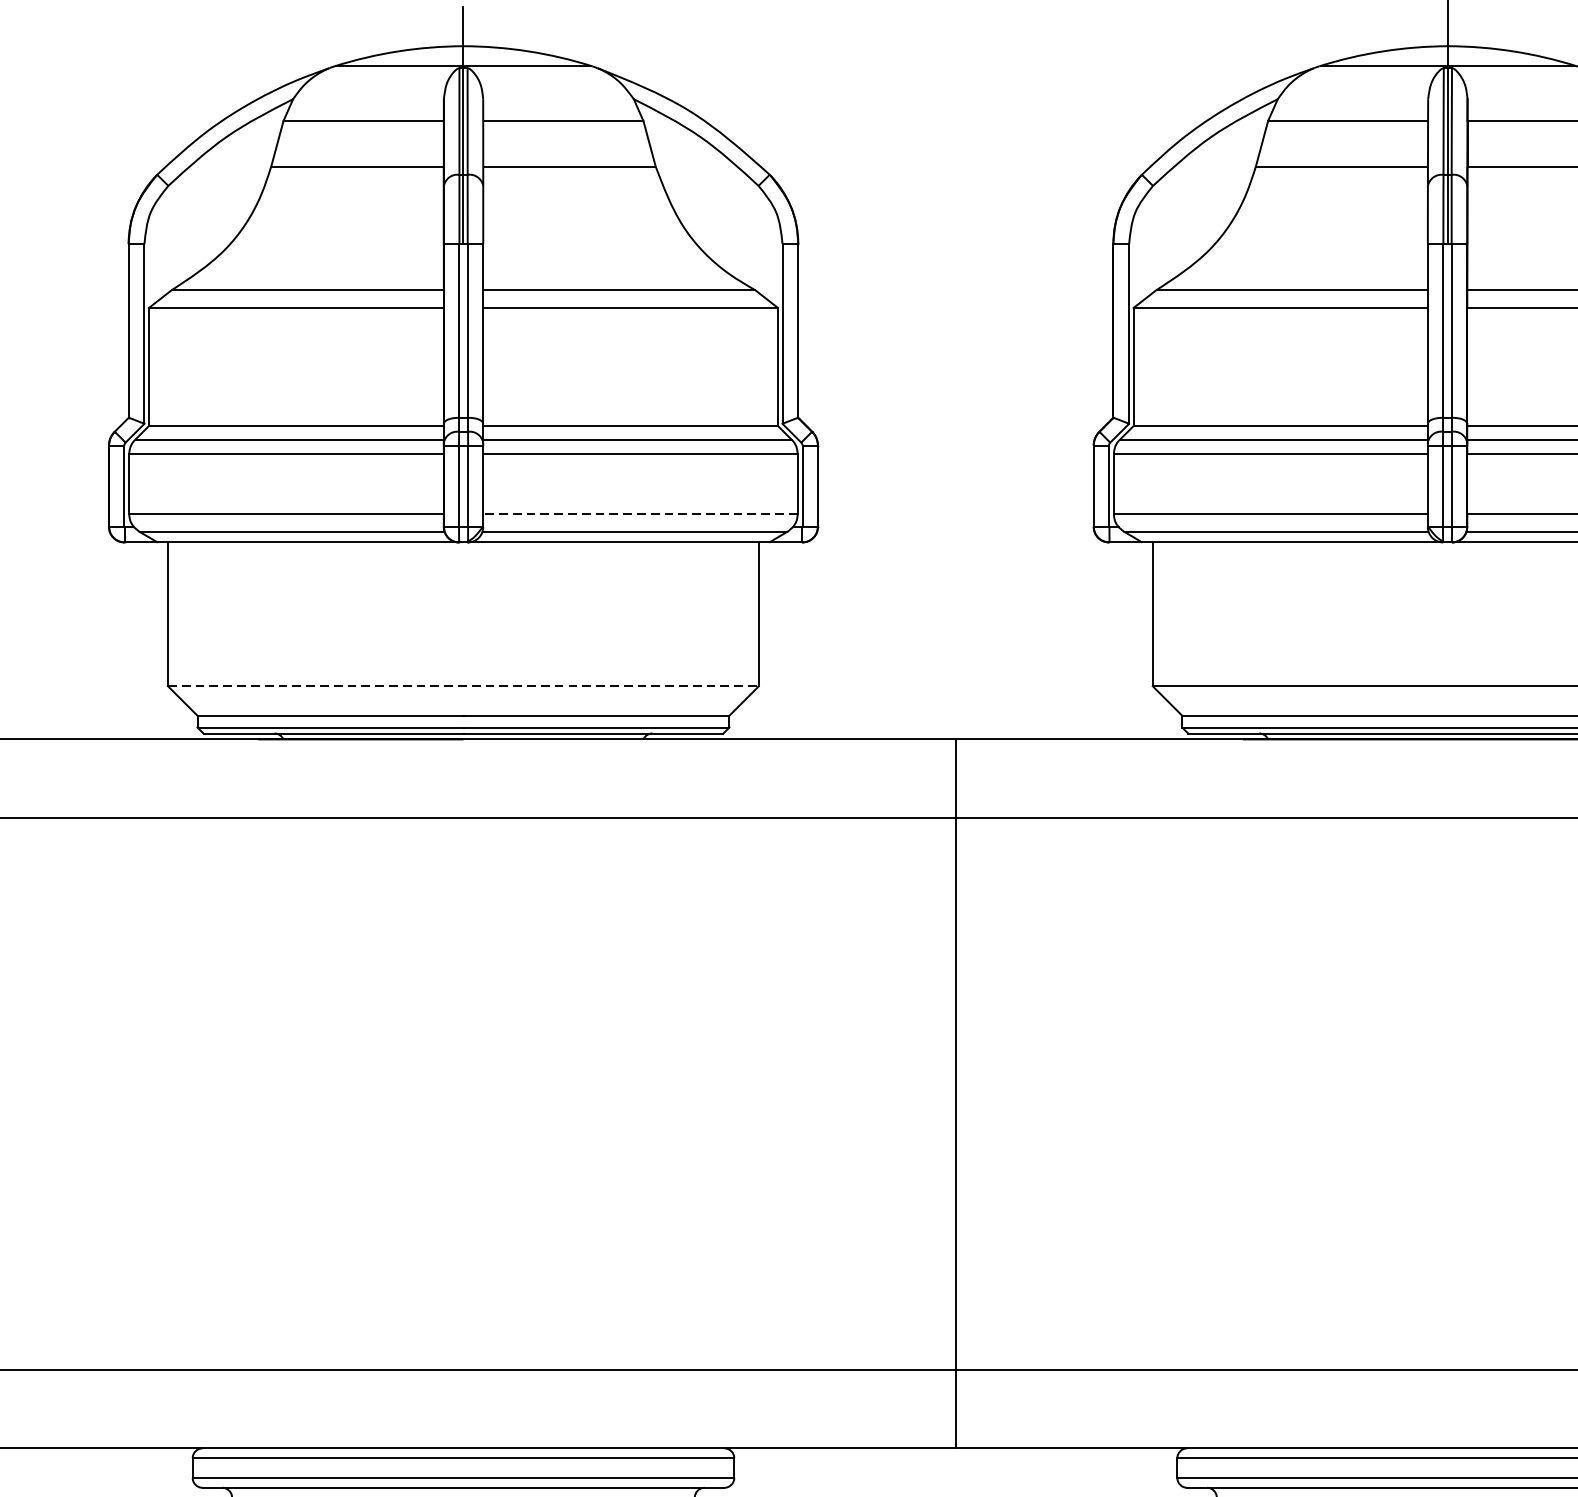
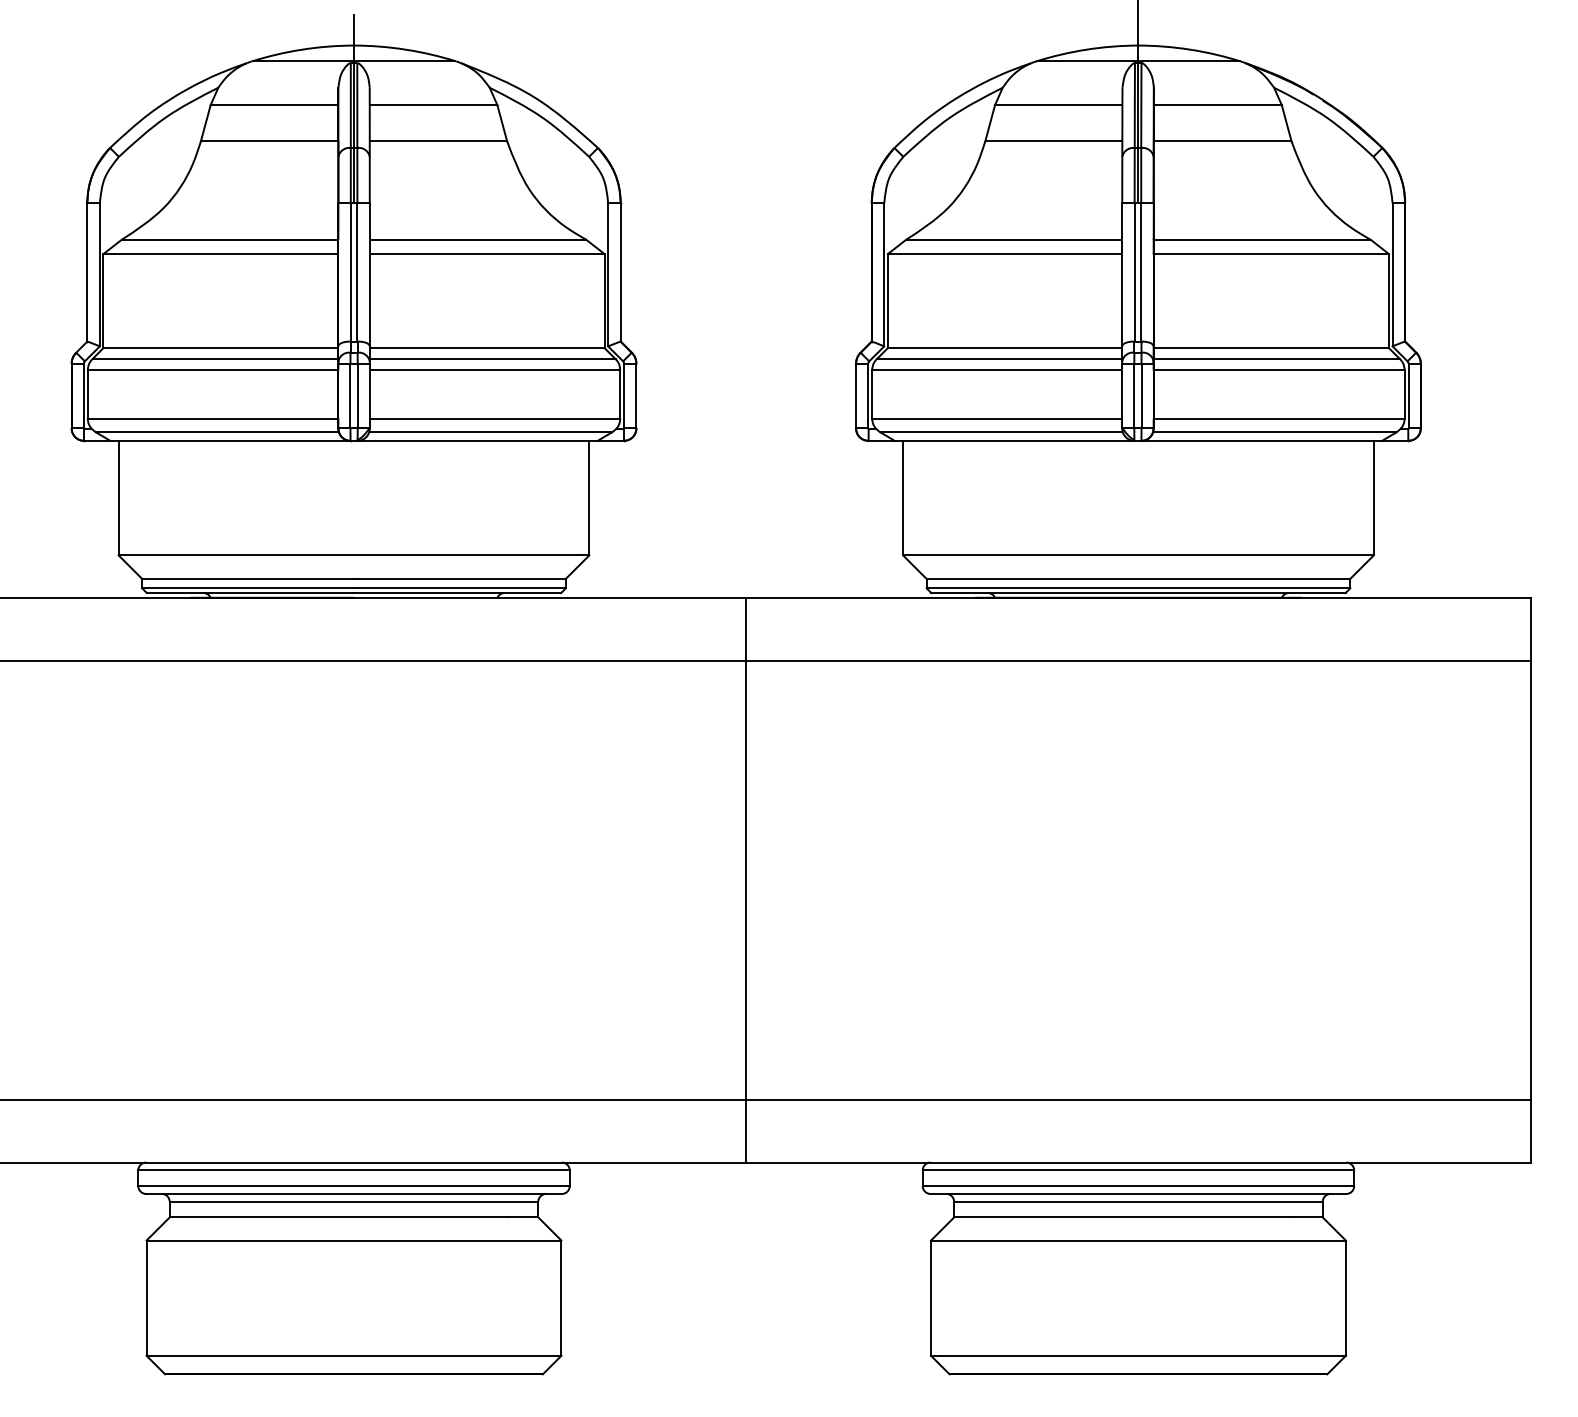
line: (639, 514) -> (494, 418), dashed -> solid
line: (464, 686) -> (354, 555), dashed -> solid

